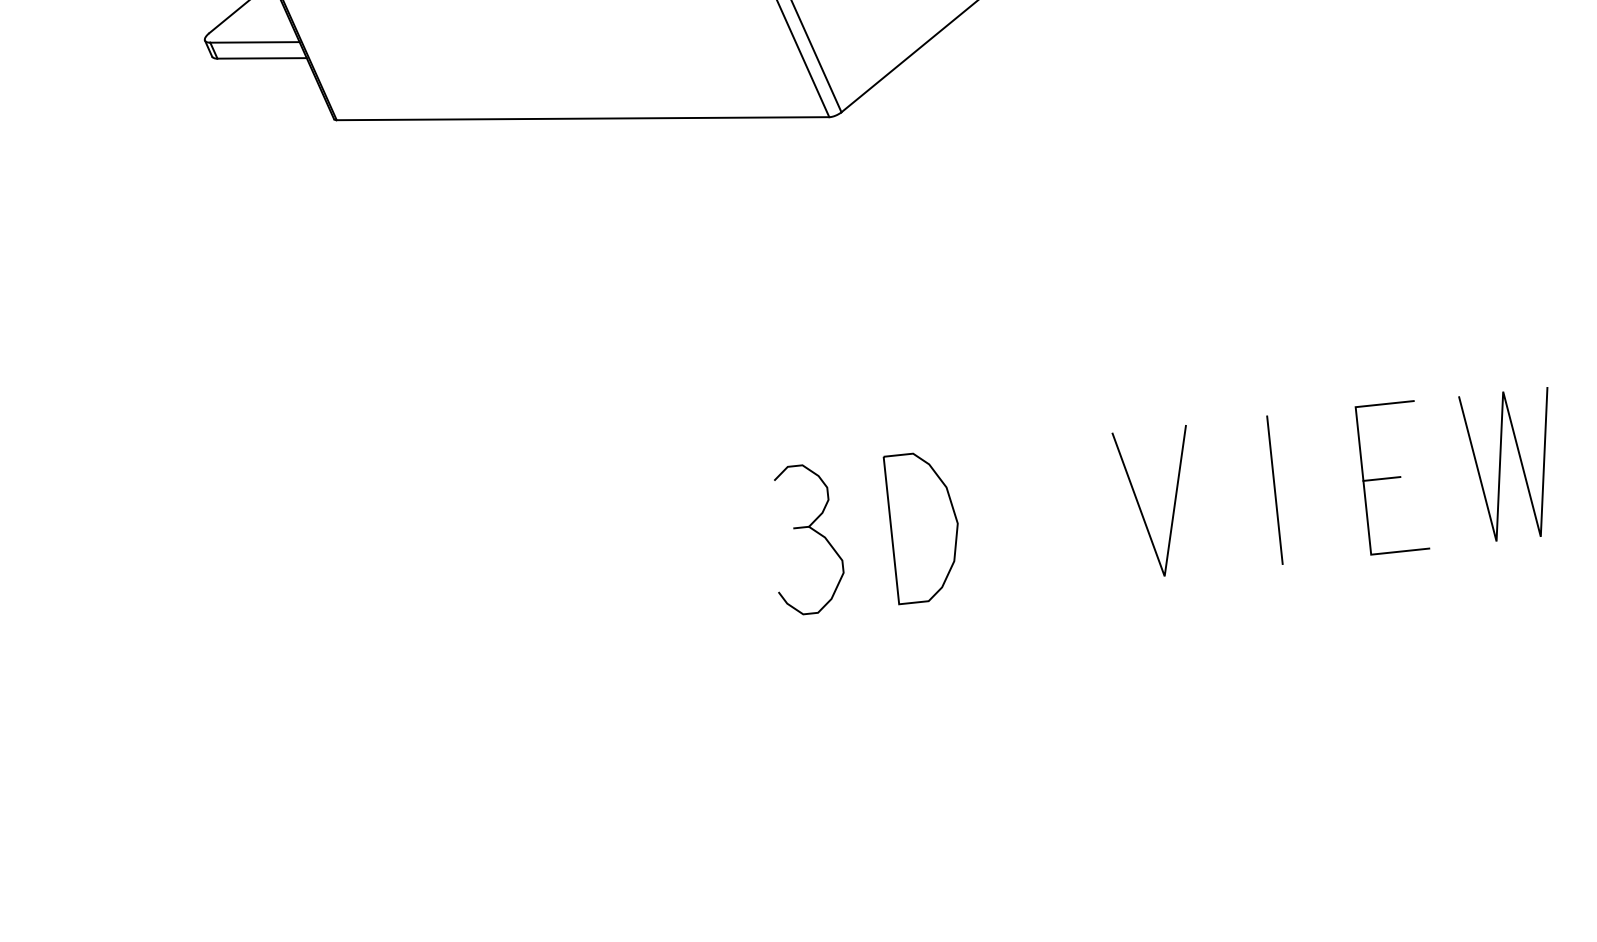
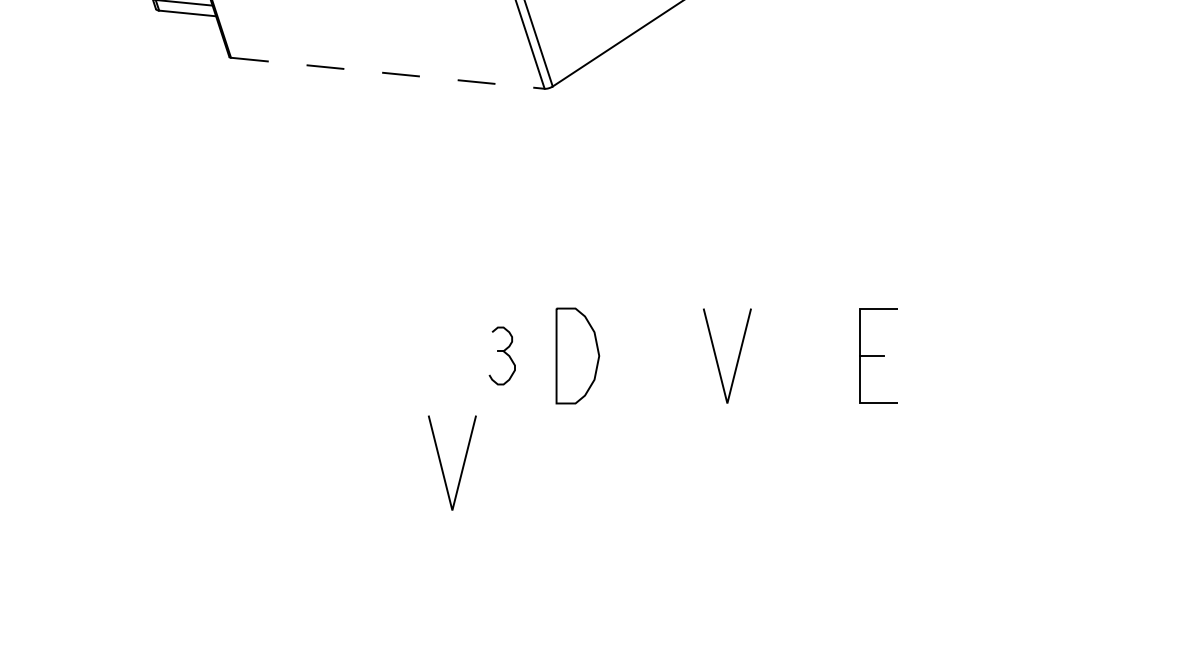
line: (582, 119) -> (387, 73), solid -> dashed
line: (1518, 459) -> (960, 352), removed
line: (1275, 489) -> (803, 355), removed
part: (807, 538) -> (502, 355), size x0.6
line: (732, 719) -> (442, 465), added

